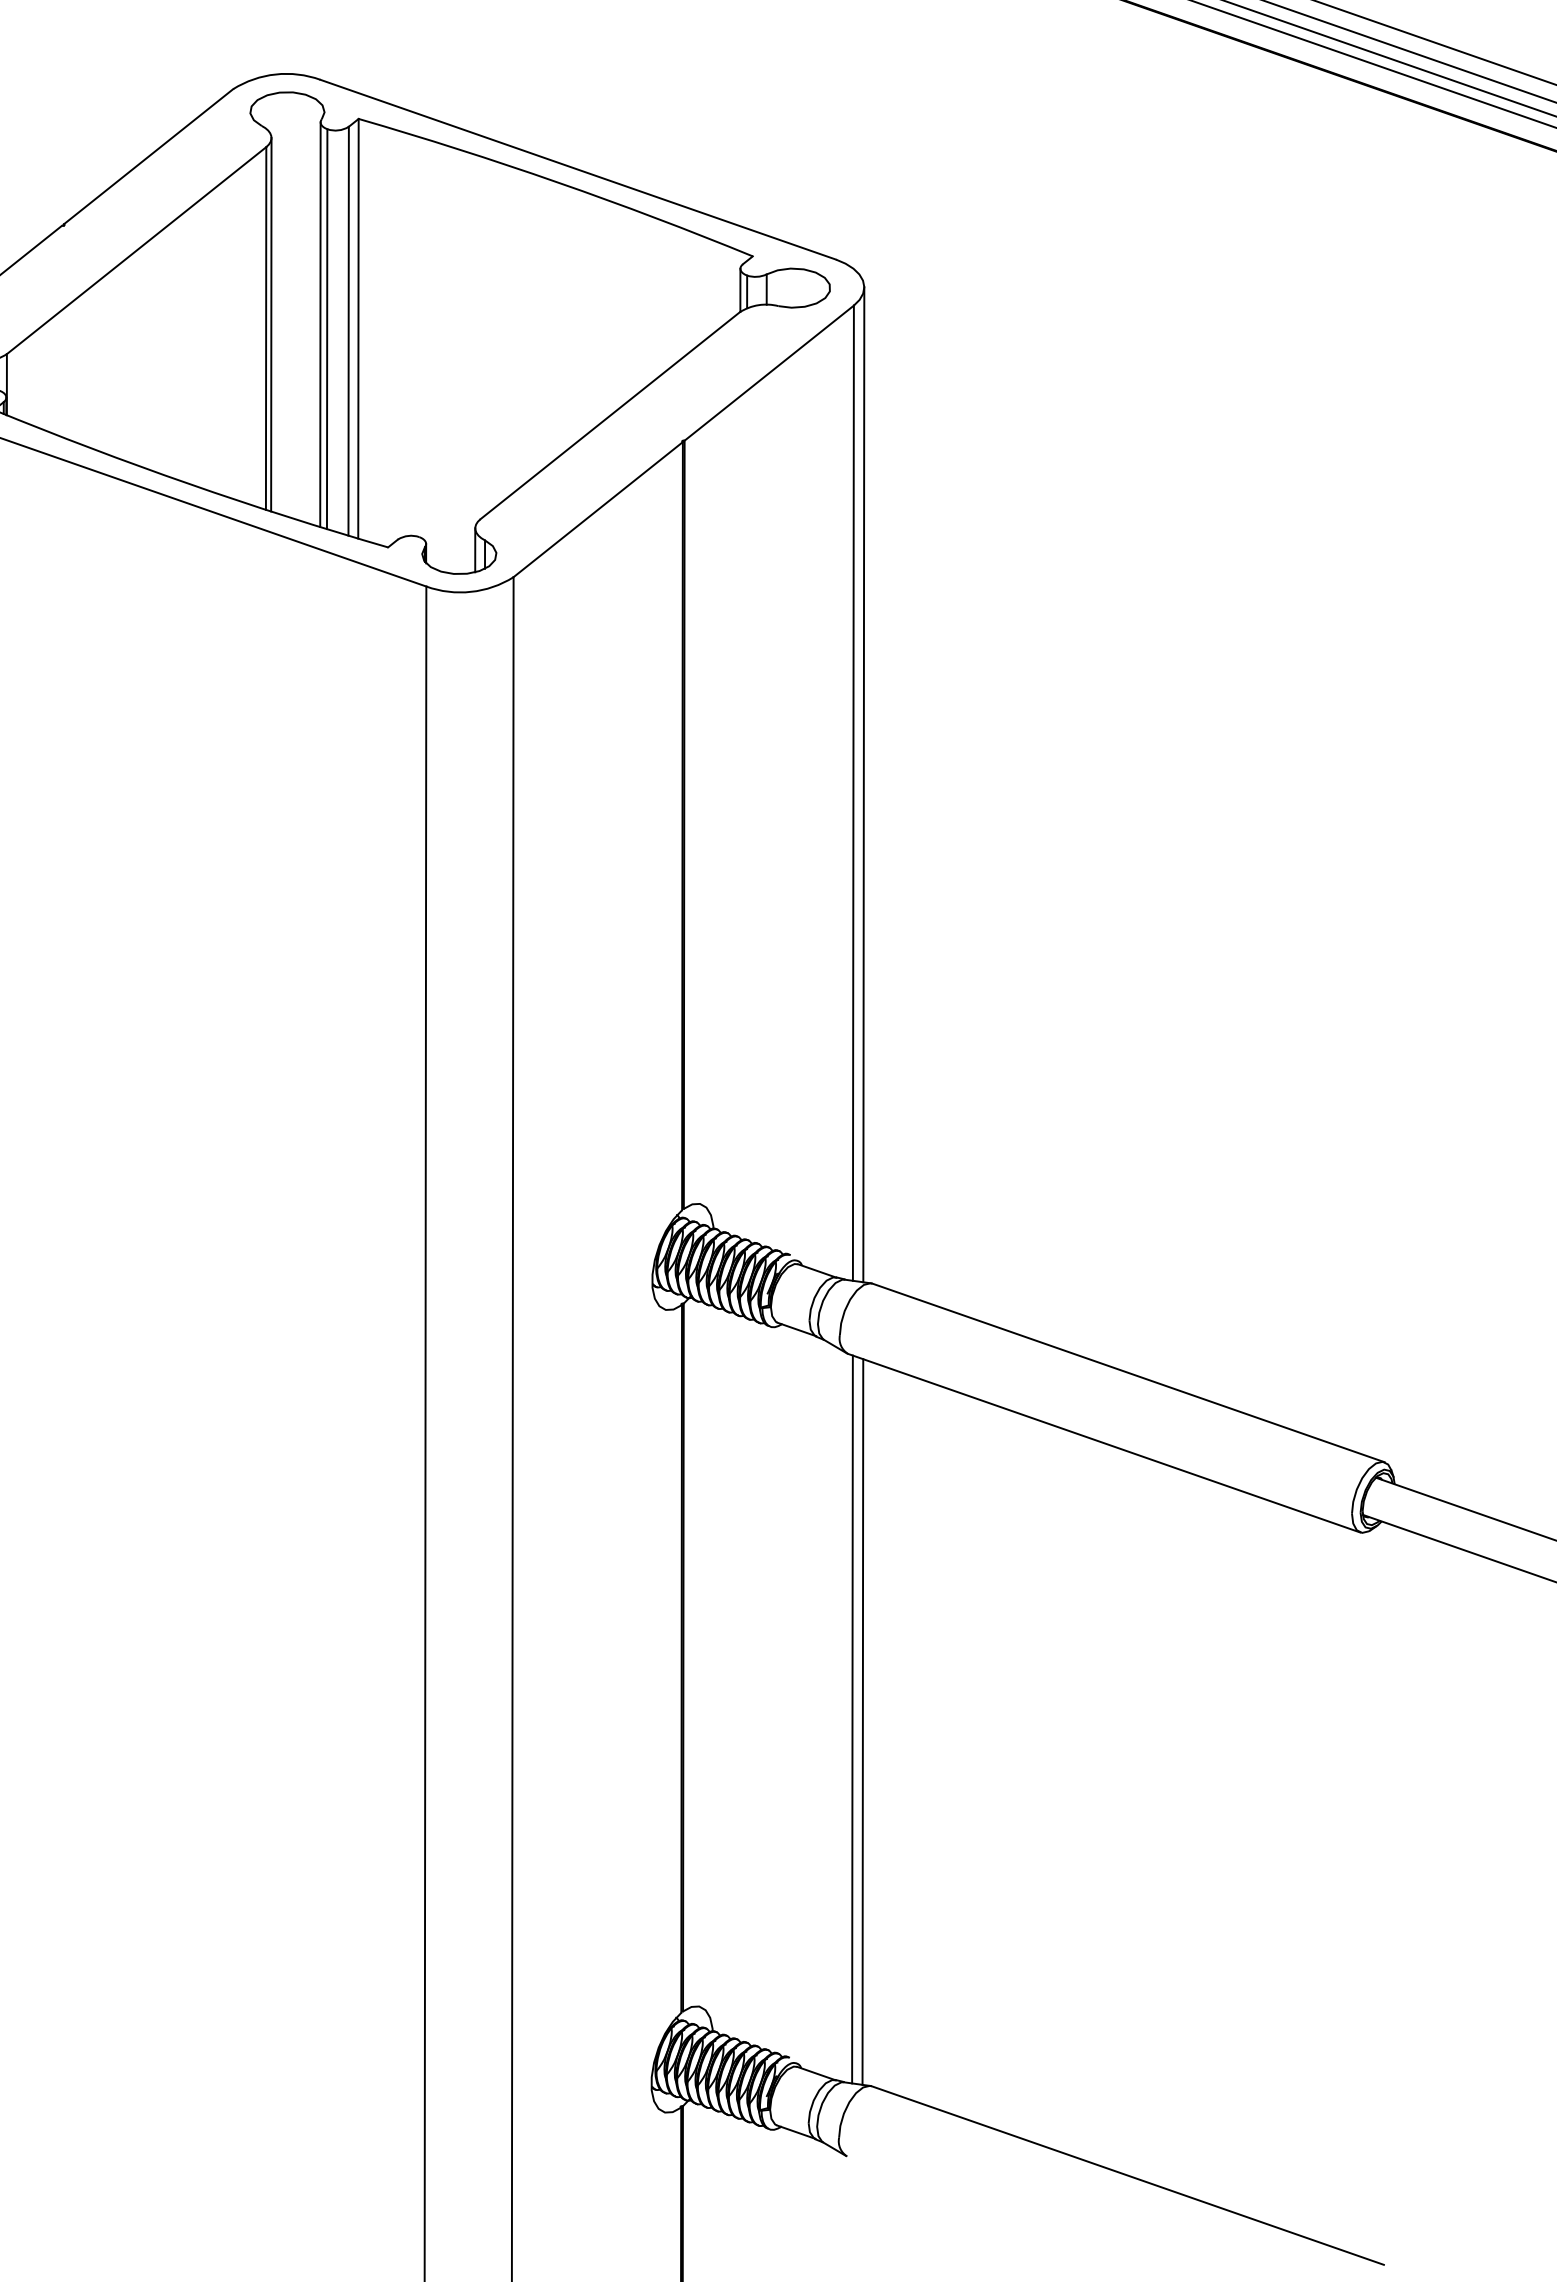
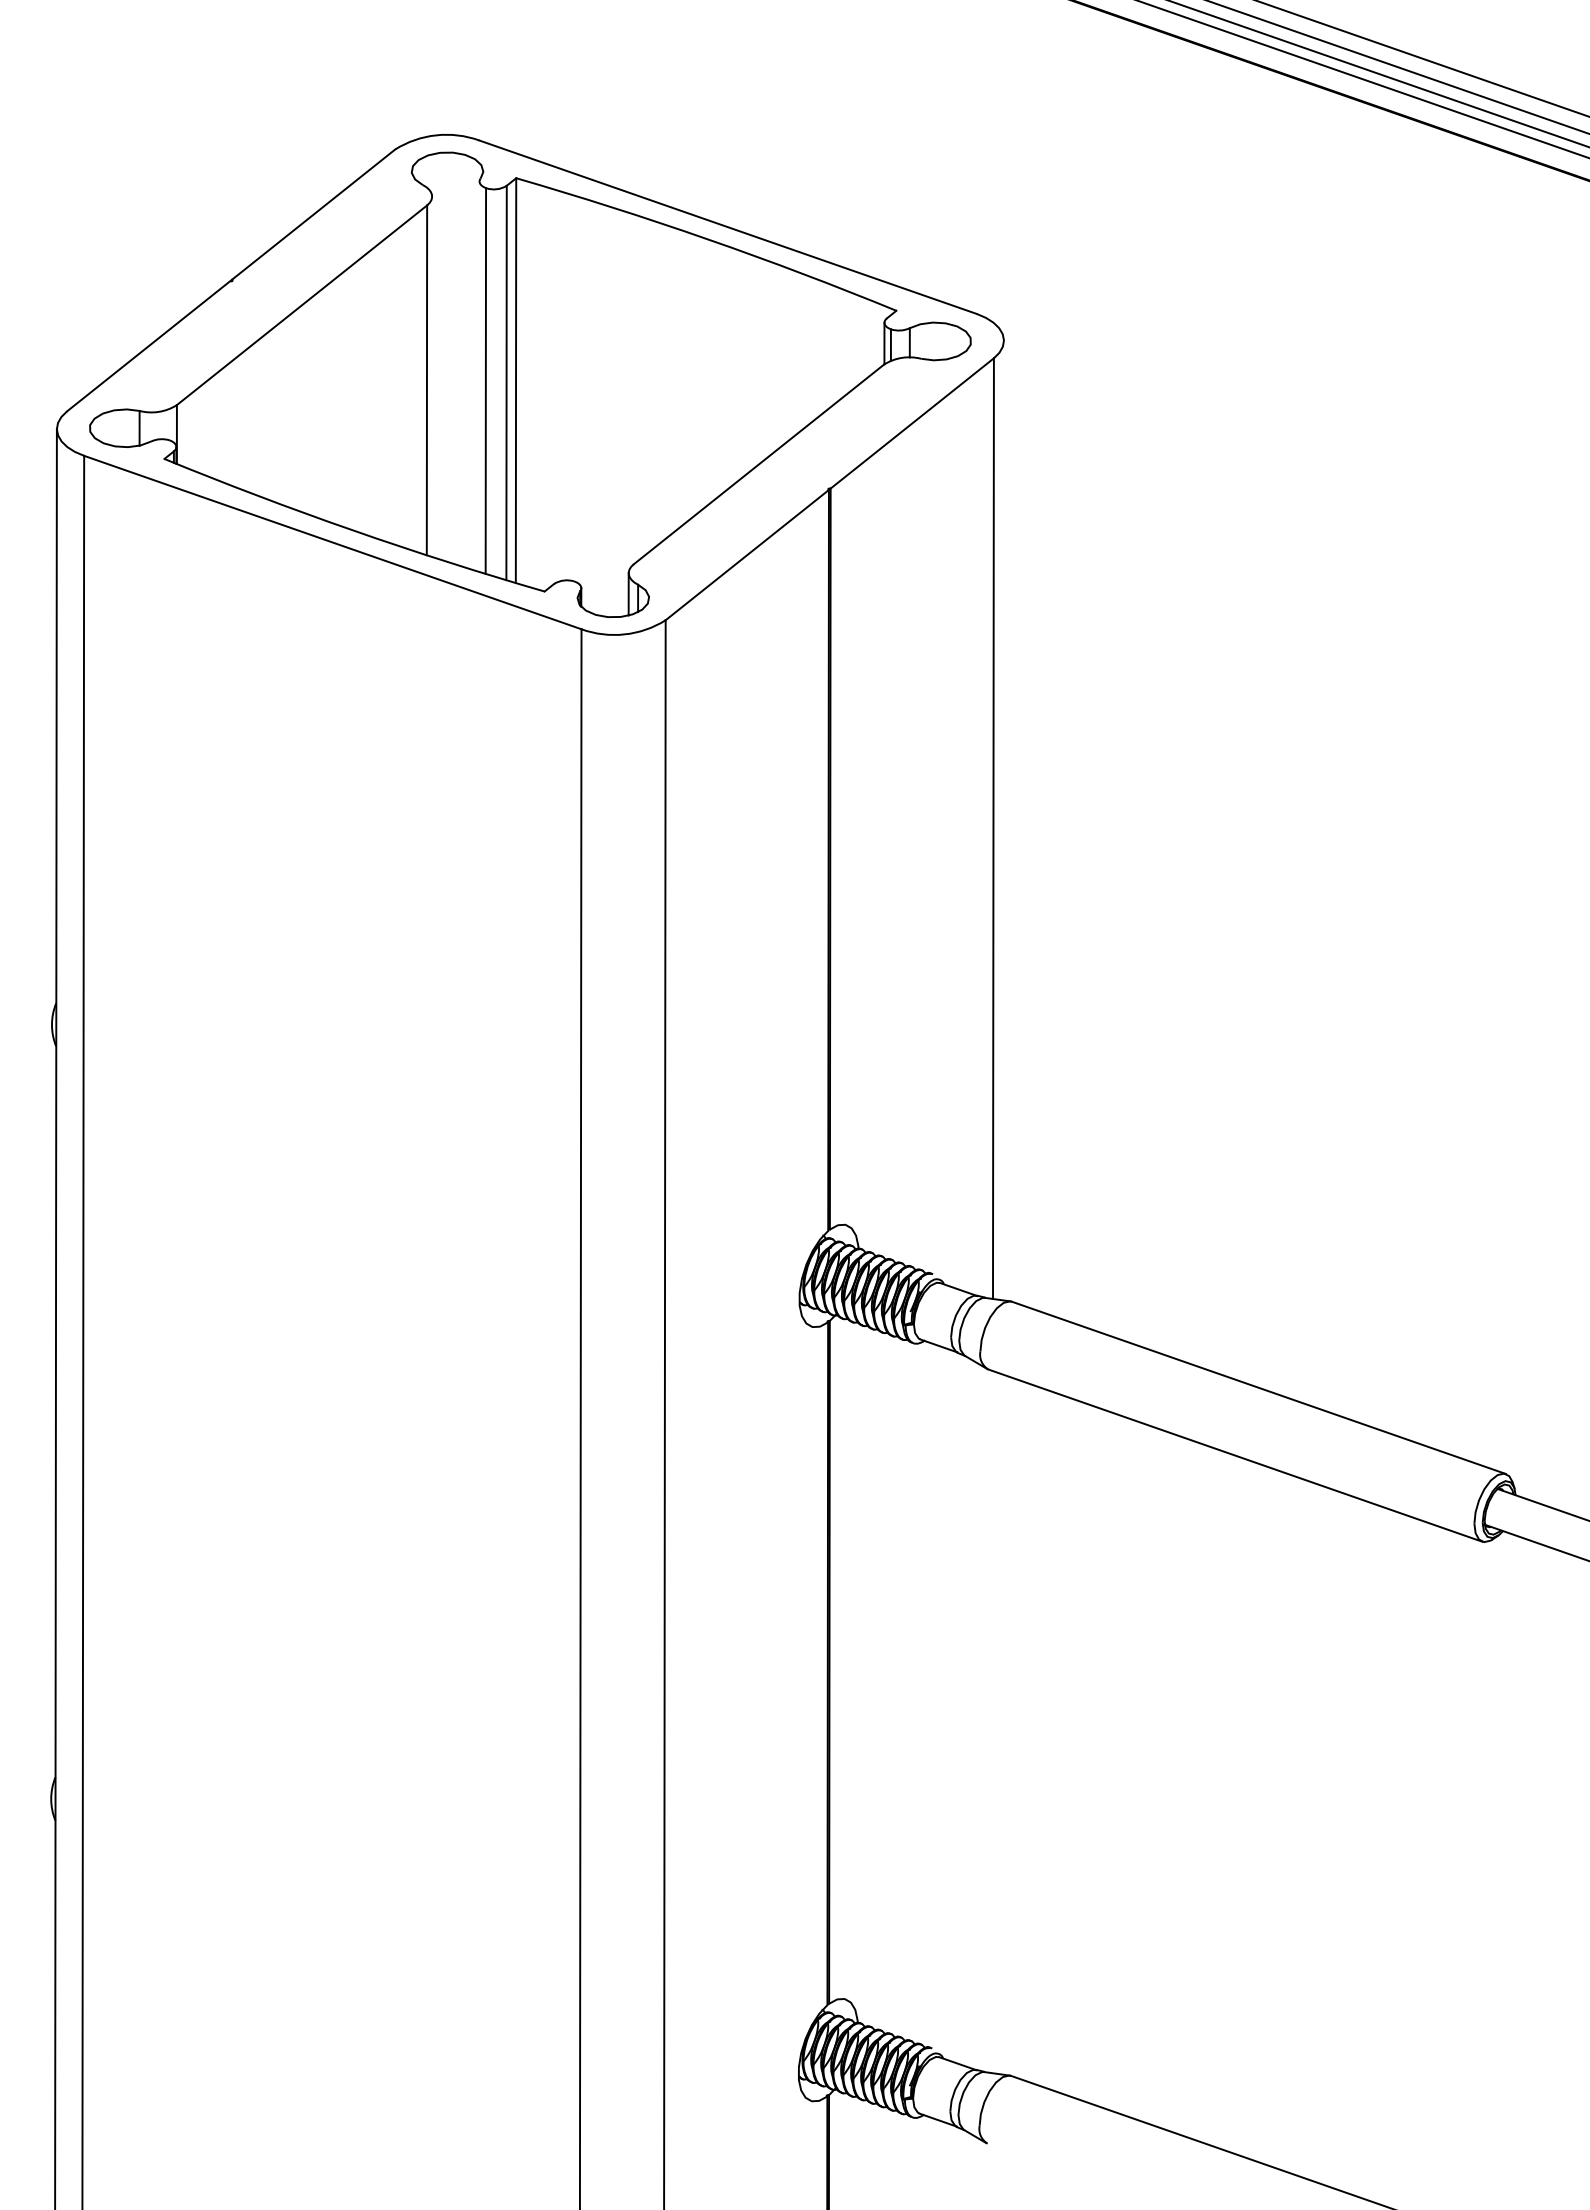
line: (270, 324) -> (431, 376), removed
line: (320, 324) -> (479, 376), removed
line: (863, 784) -> (1003, 820), removed
line: (852, 1719) -> (992, 1722), removed
line: (862, 1721) -> (1002, 1724), removed

